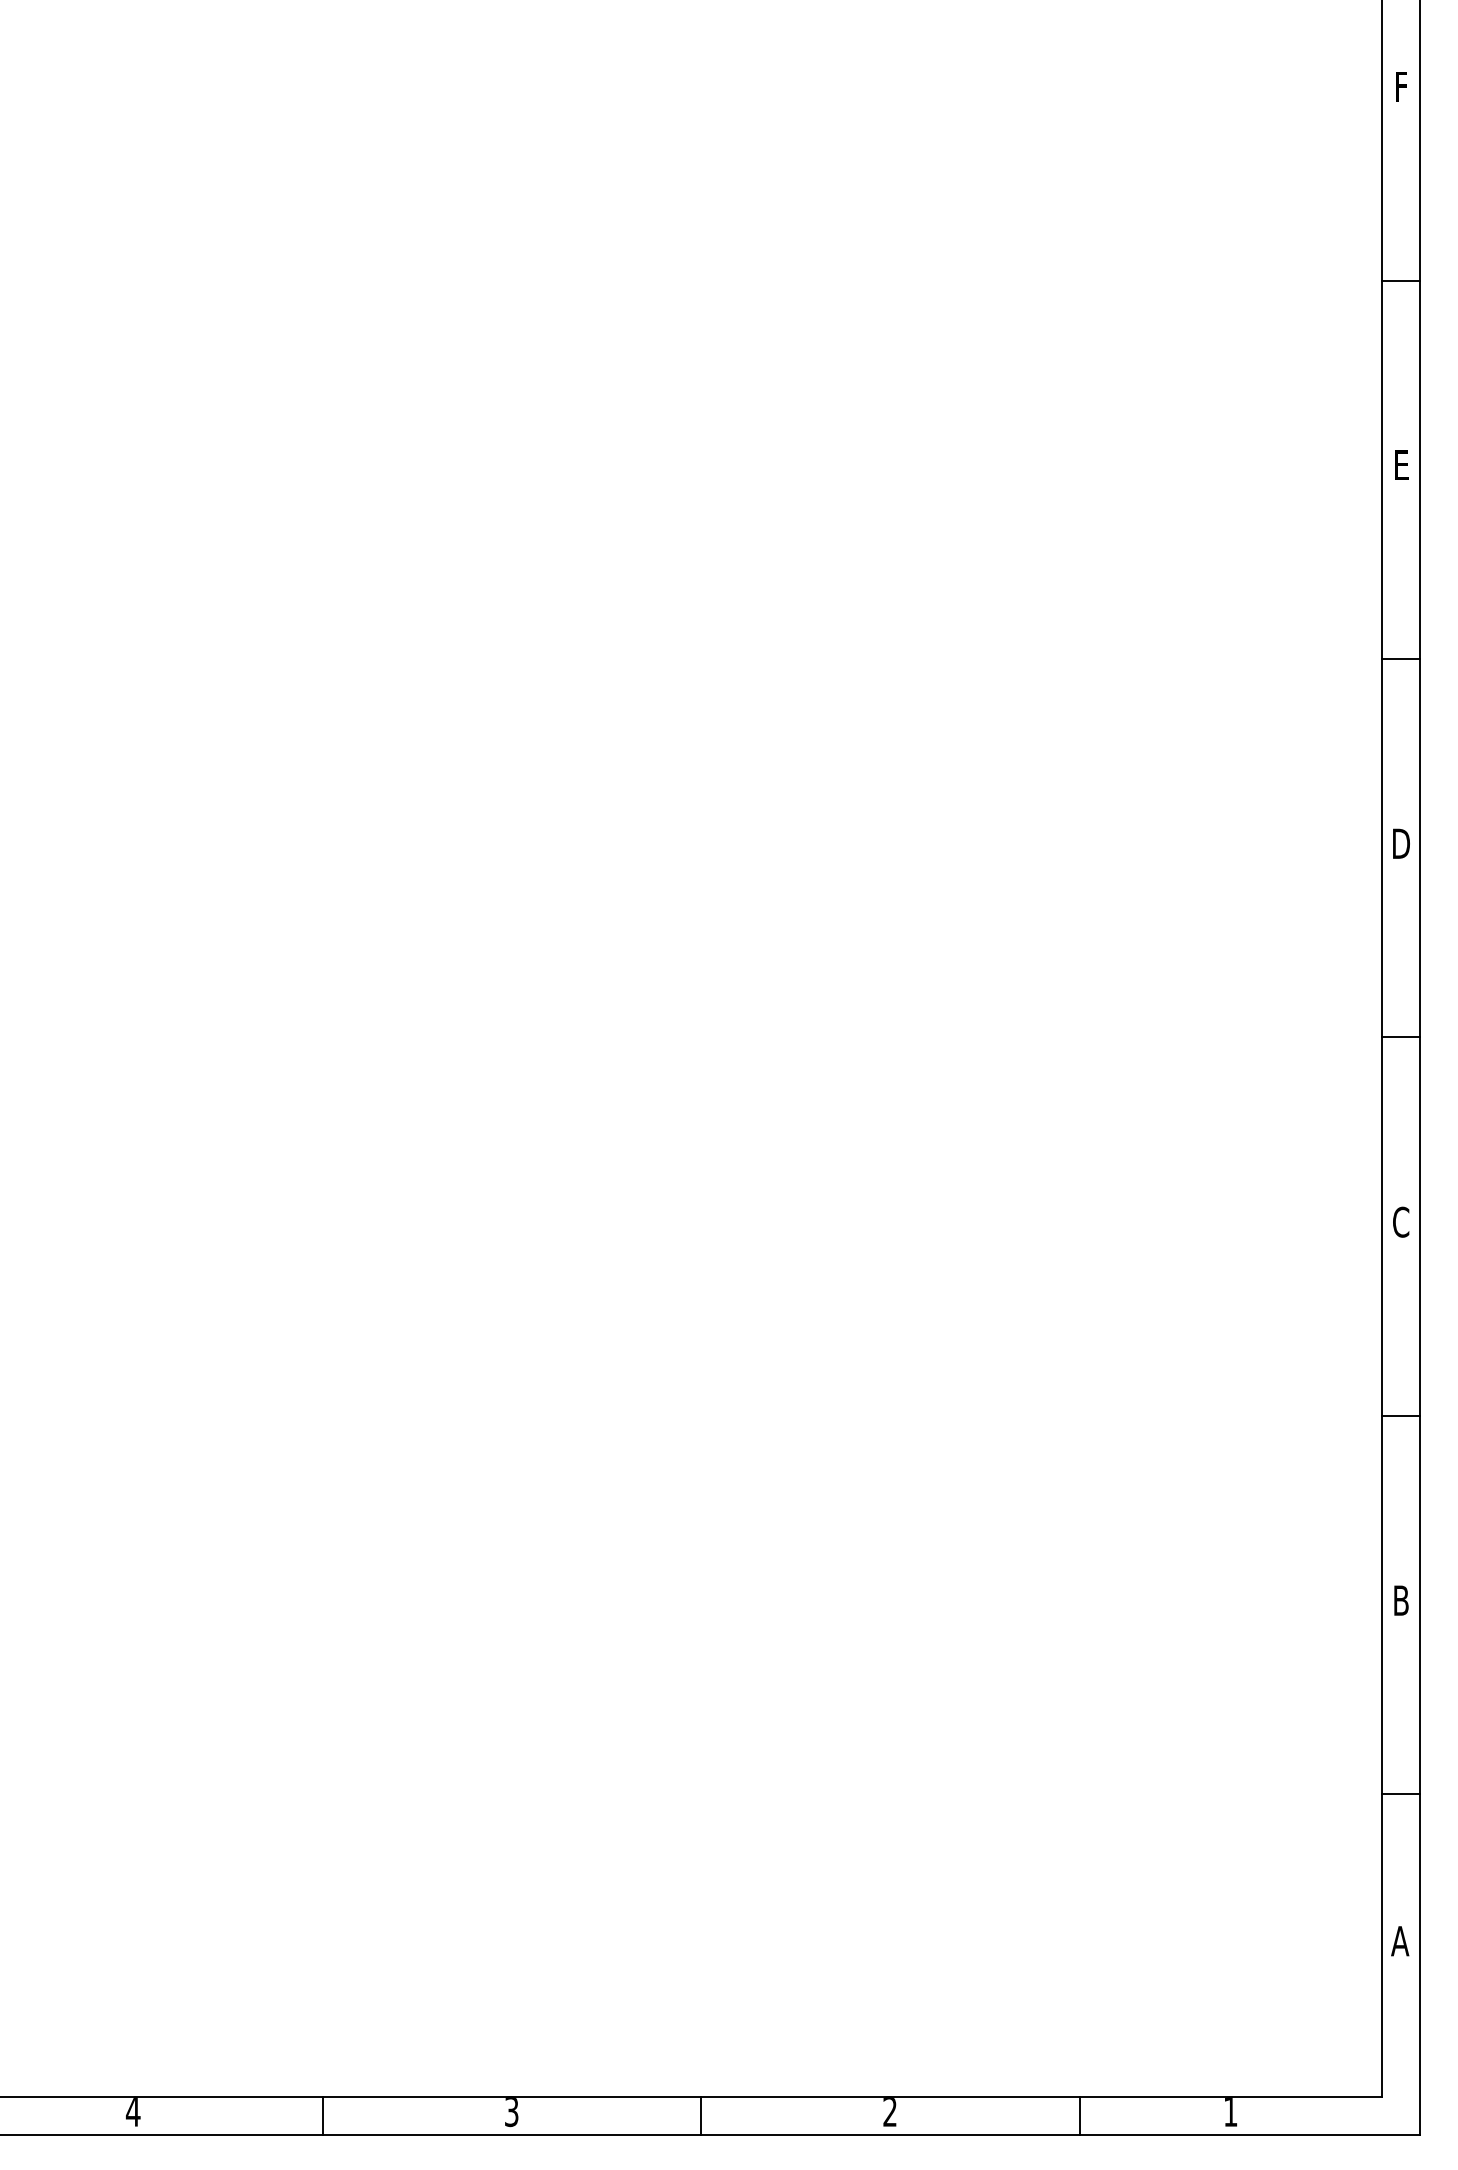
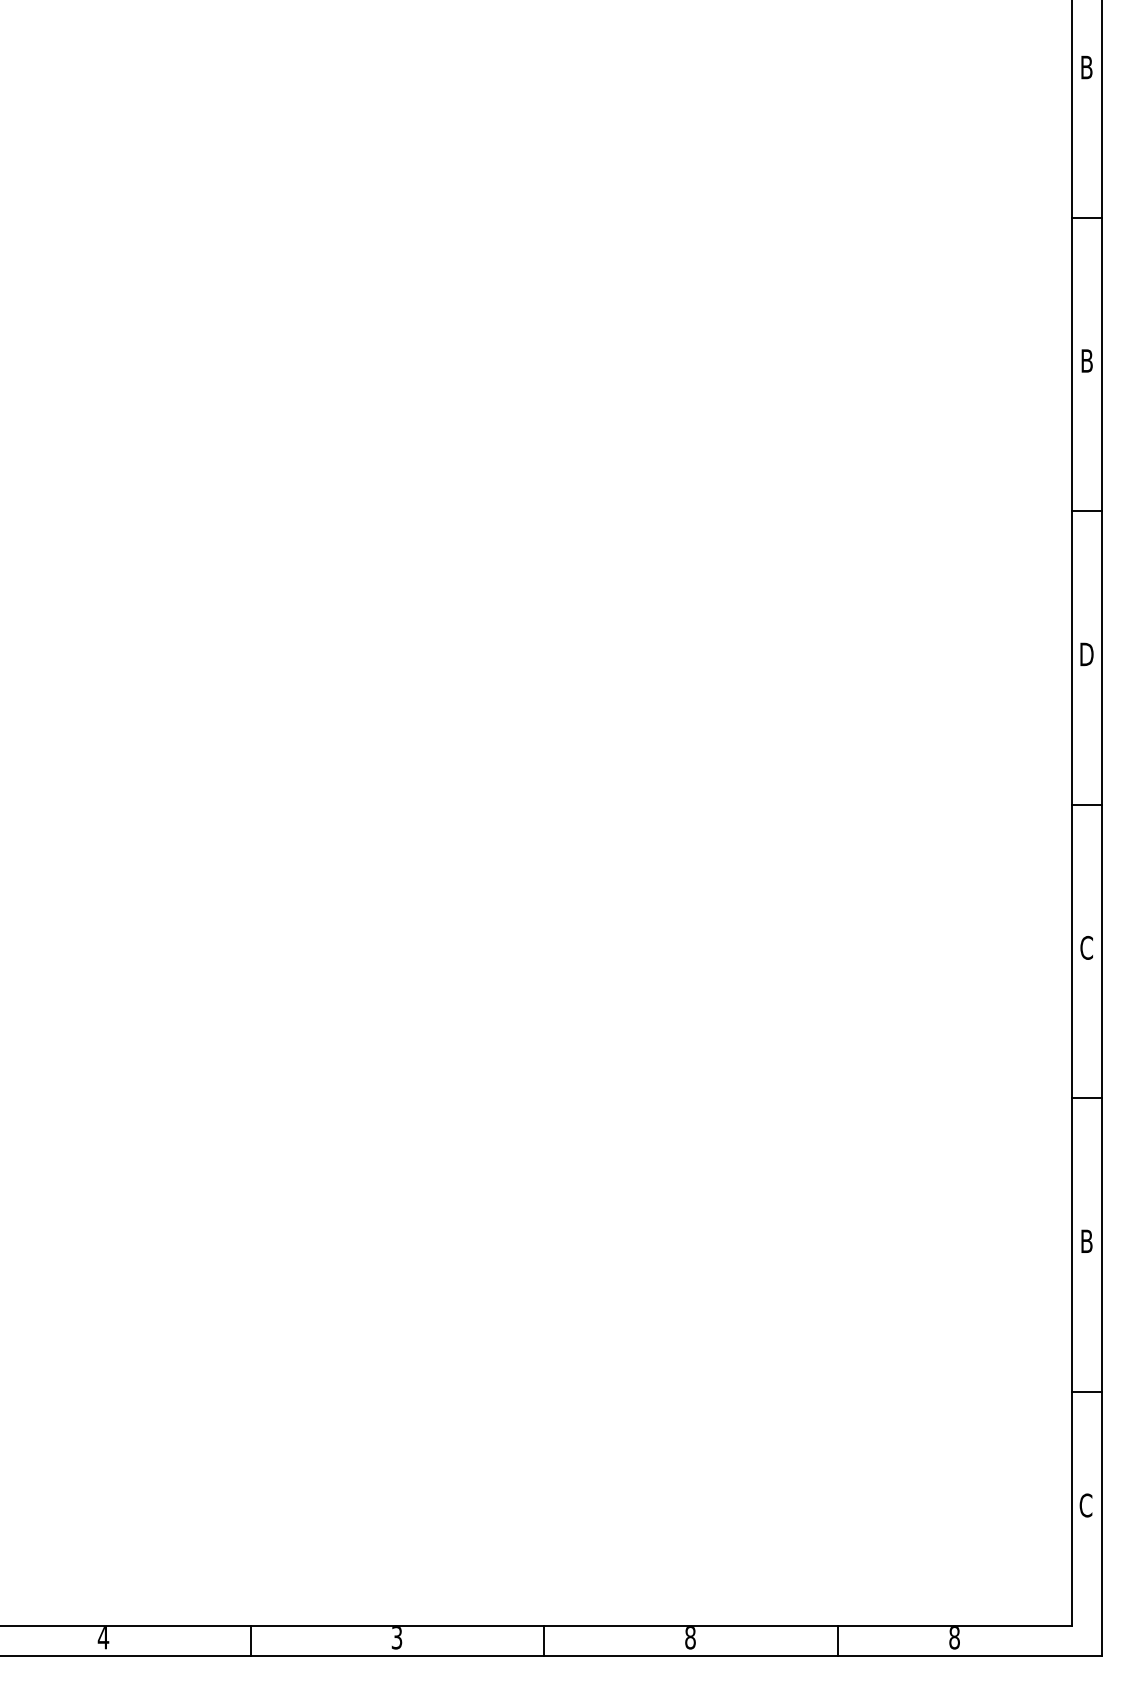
text: (1401, 86) -> (1087, 67), F -> B
text: (1401, 465) -> (1087, 361), E -> B
text: (1400, 1940) -> (1086, 1504), A -> C
text: (890, 2112) -> (690, 1638), 2 -> 8
text: (1230, 2112) -> (954, 1638), 1 -> 8

